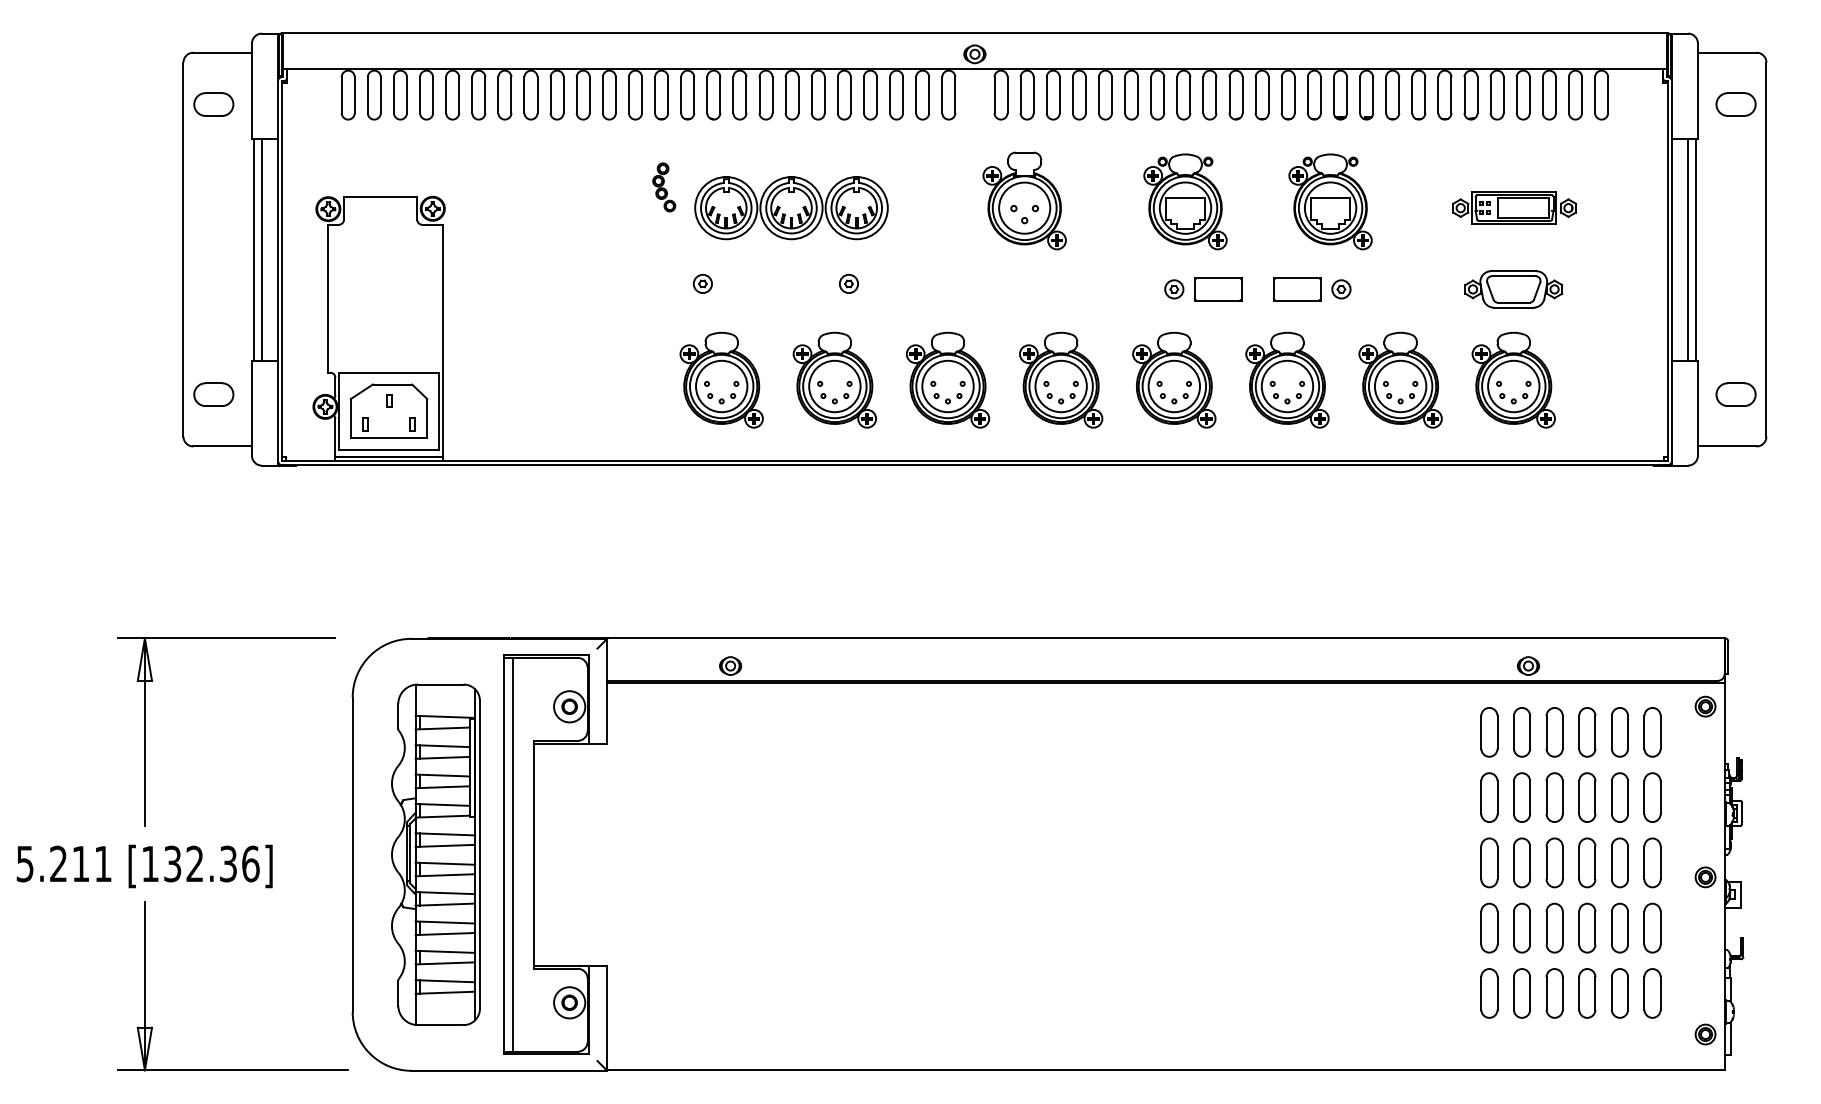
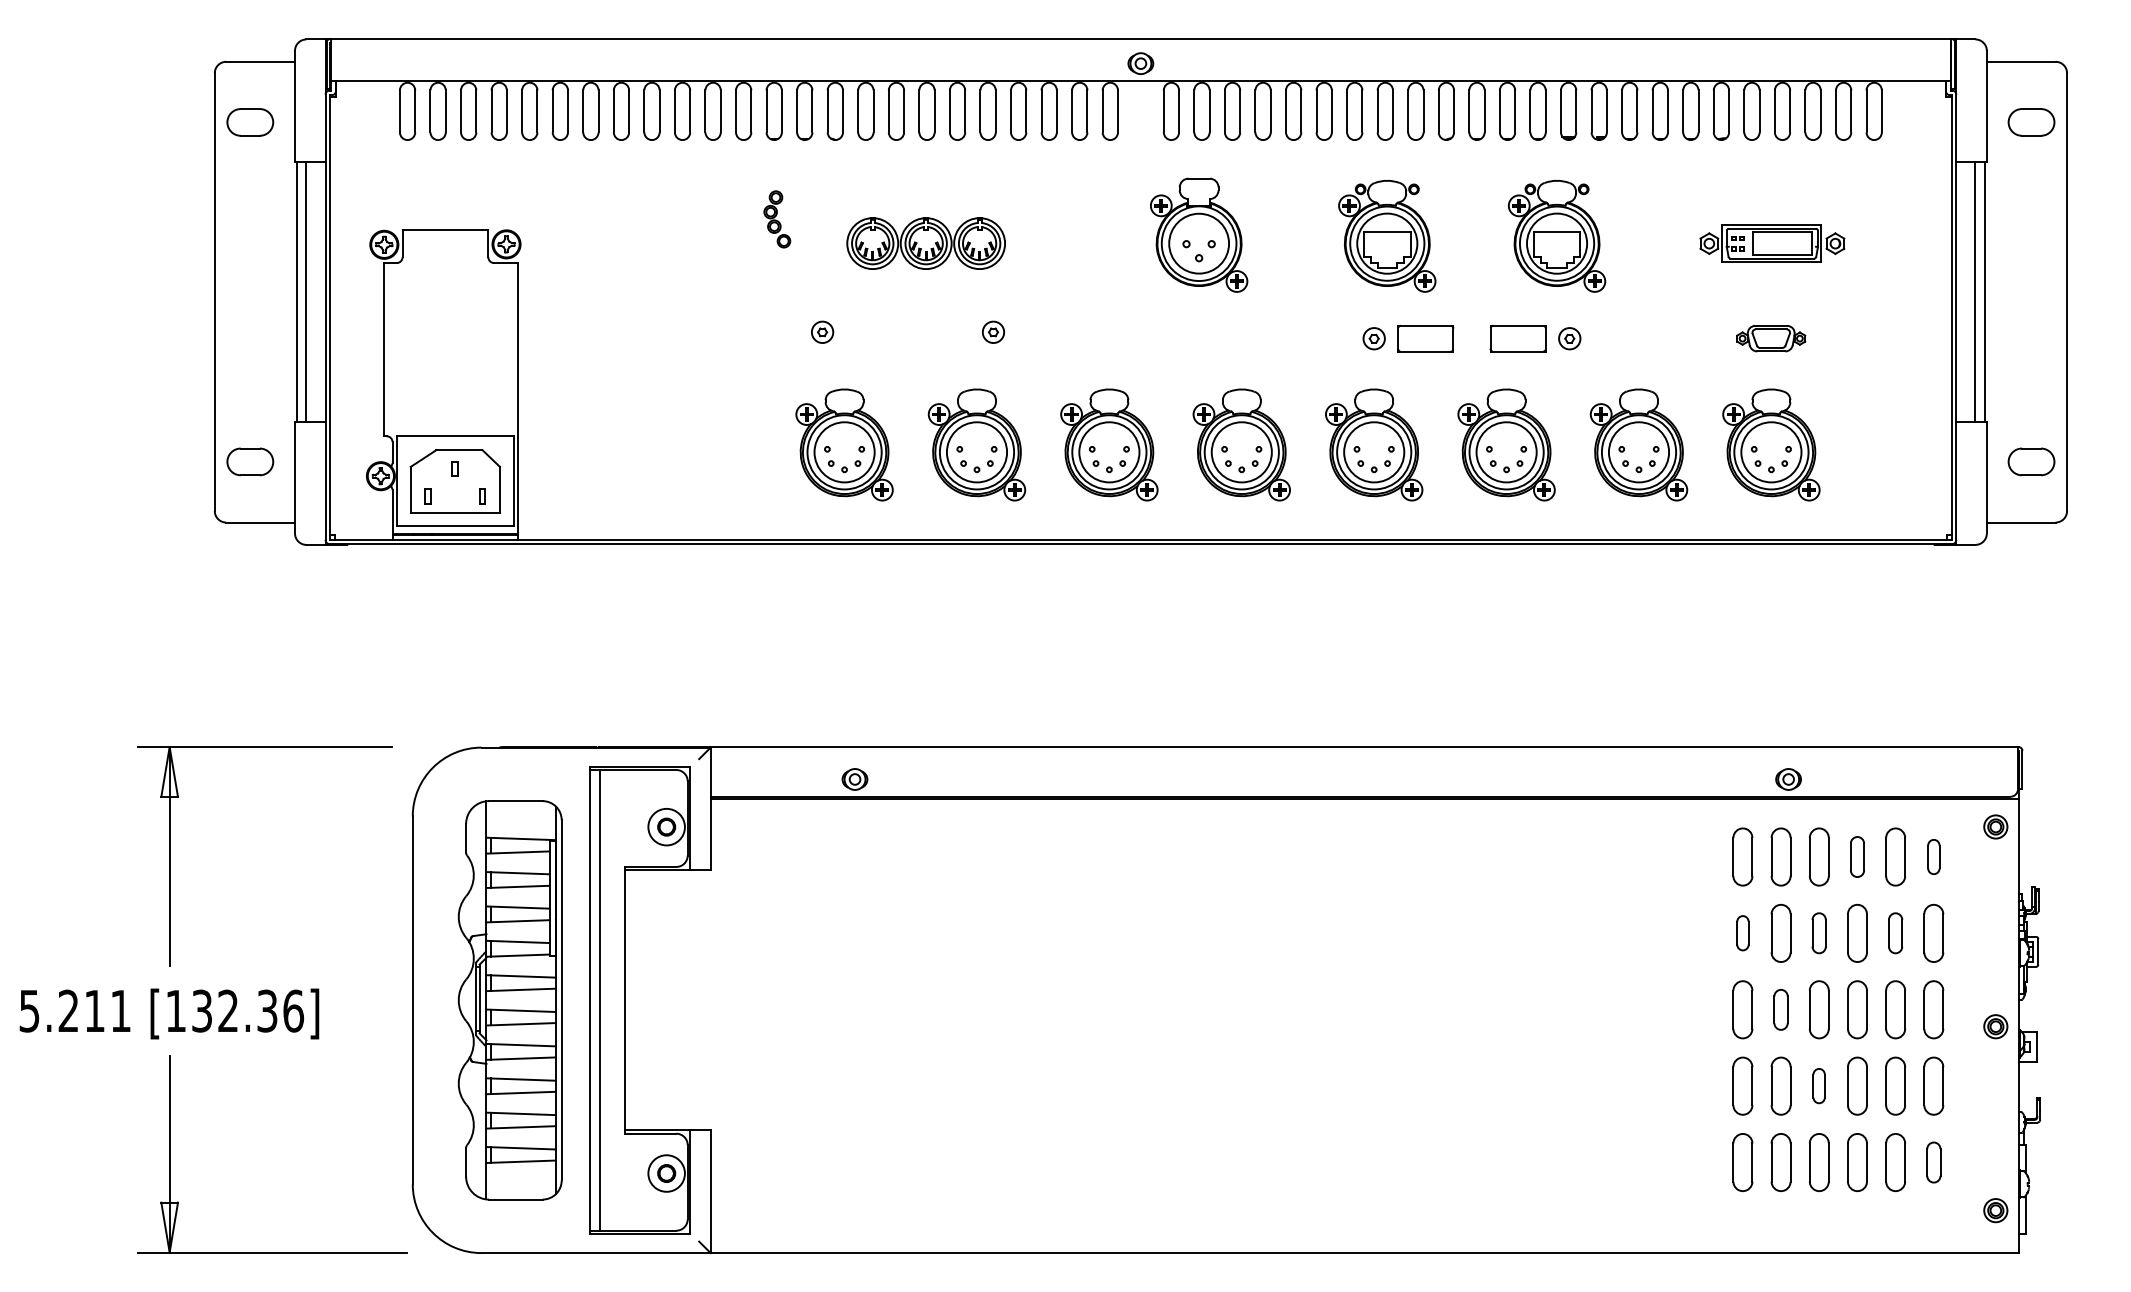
part: (790, 208) -> (925, 243), size x0.7
part: (1512, 289) -> (1770, 338), size x0.6
part: (1587, 731) -> (1857, 856), size x0.7
part: (1652, 731) -> (1933, 856), size x0.6
part: (1489, 796) -> (1742, 932), size x0.6
part: (1554, 796) -> (1818, 932), size x0.7
part: (1619, 796) -> (1895, 932), size x0.7
part: (1521, 862) -> (1780, 1009), size x0.7
part: (1554, 927) -> (1818, 1085), size x0.6
part: (1652, 993) -> (1933, 1162), size x0.7

